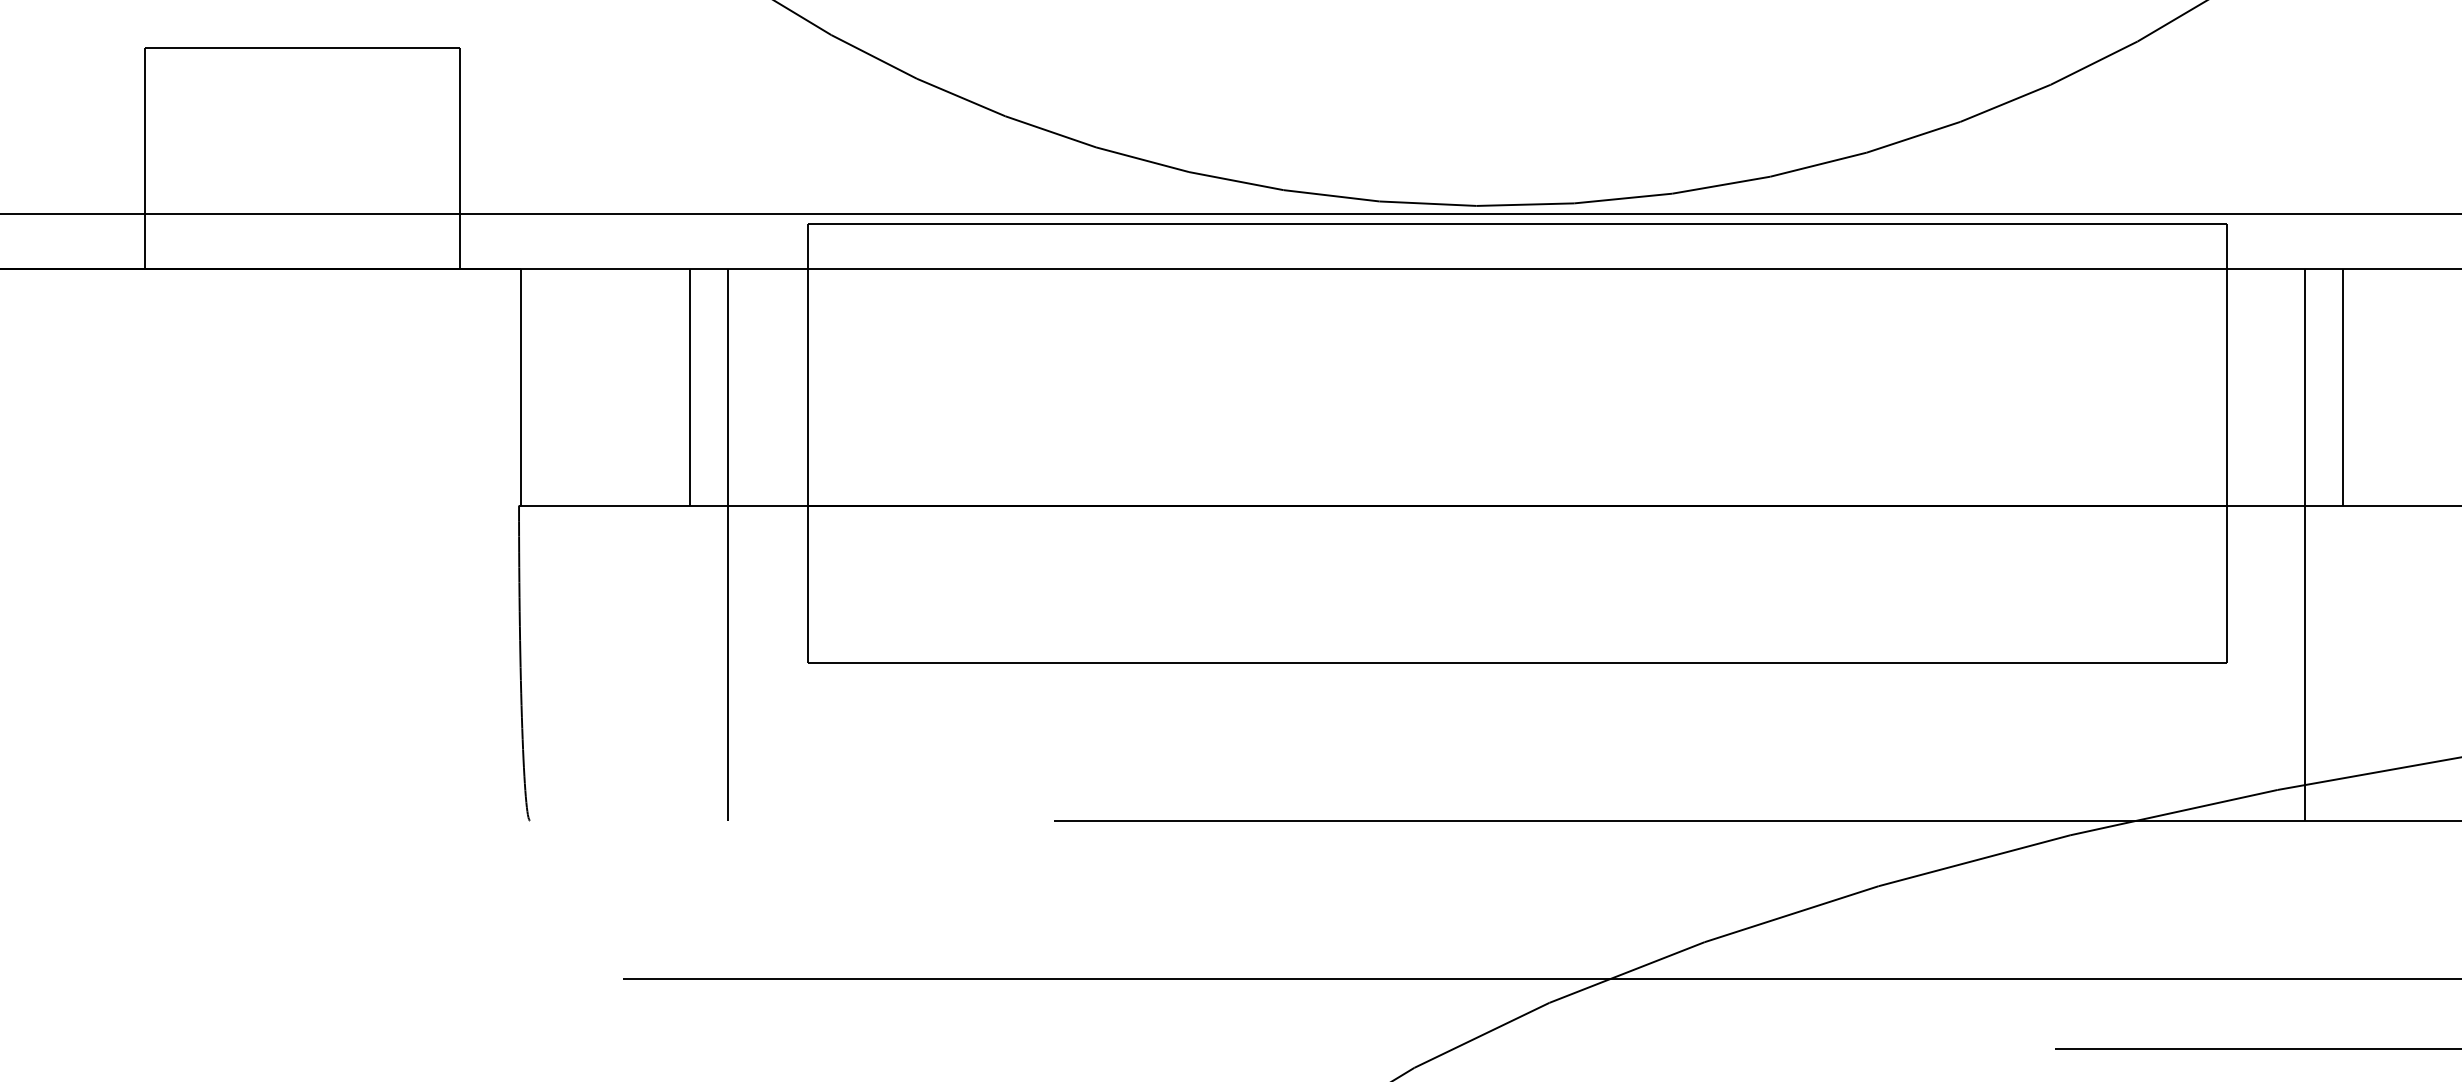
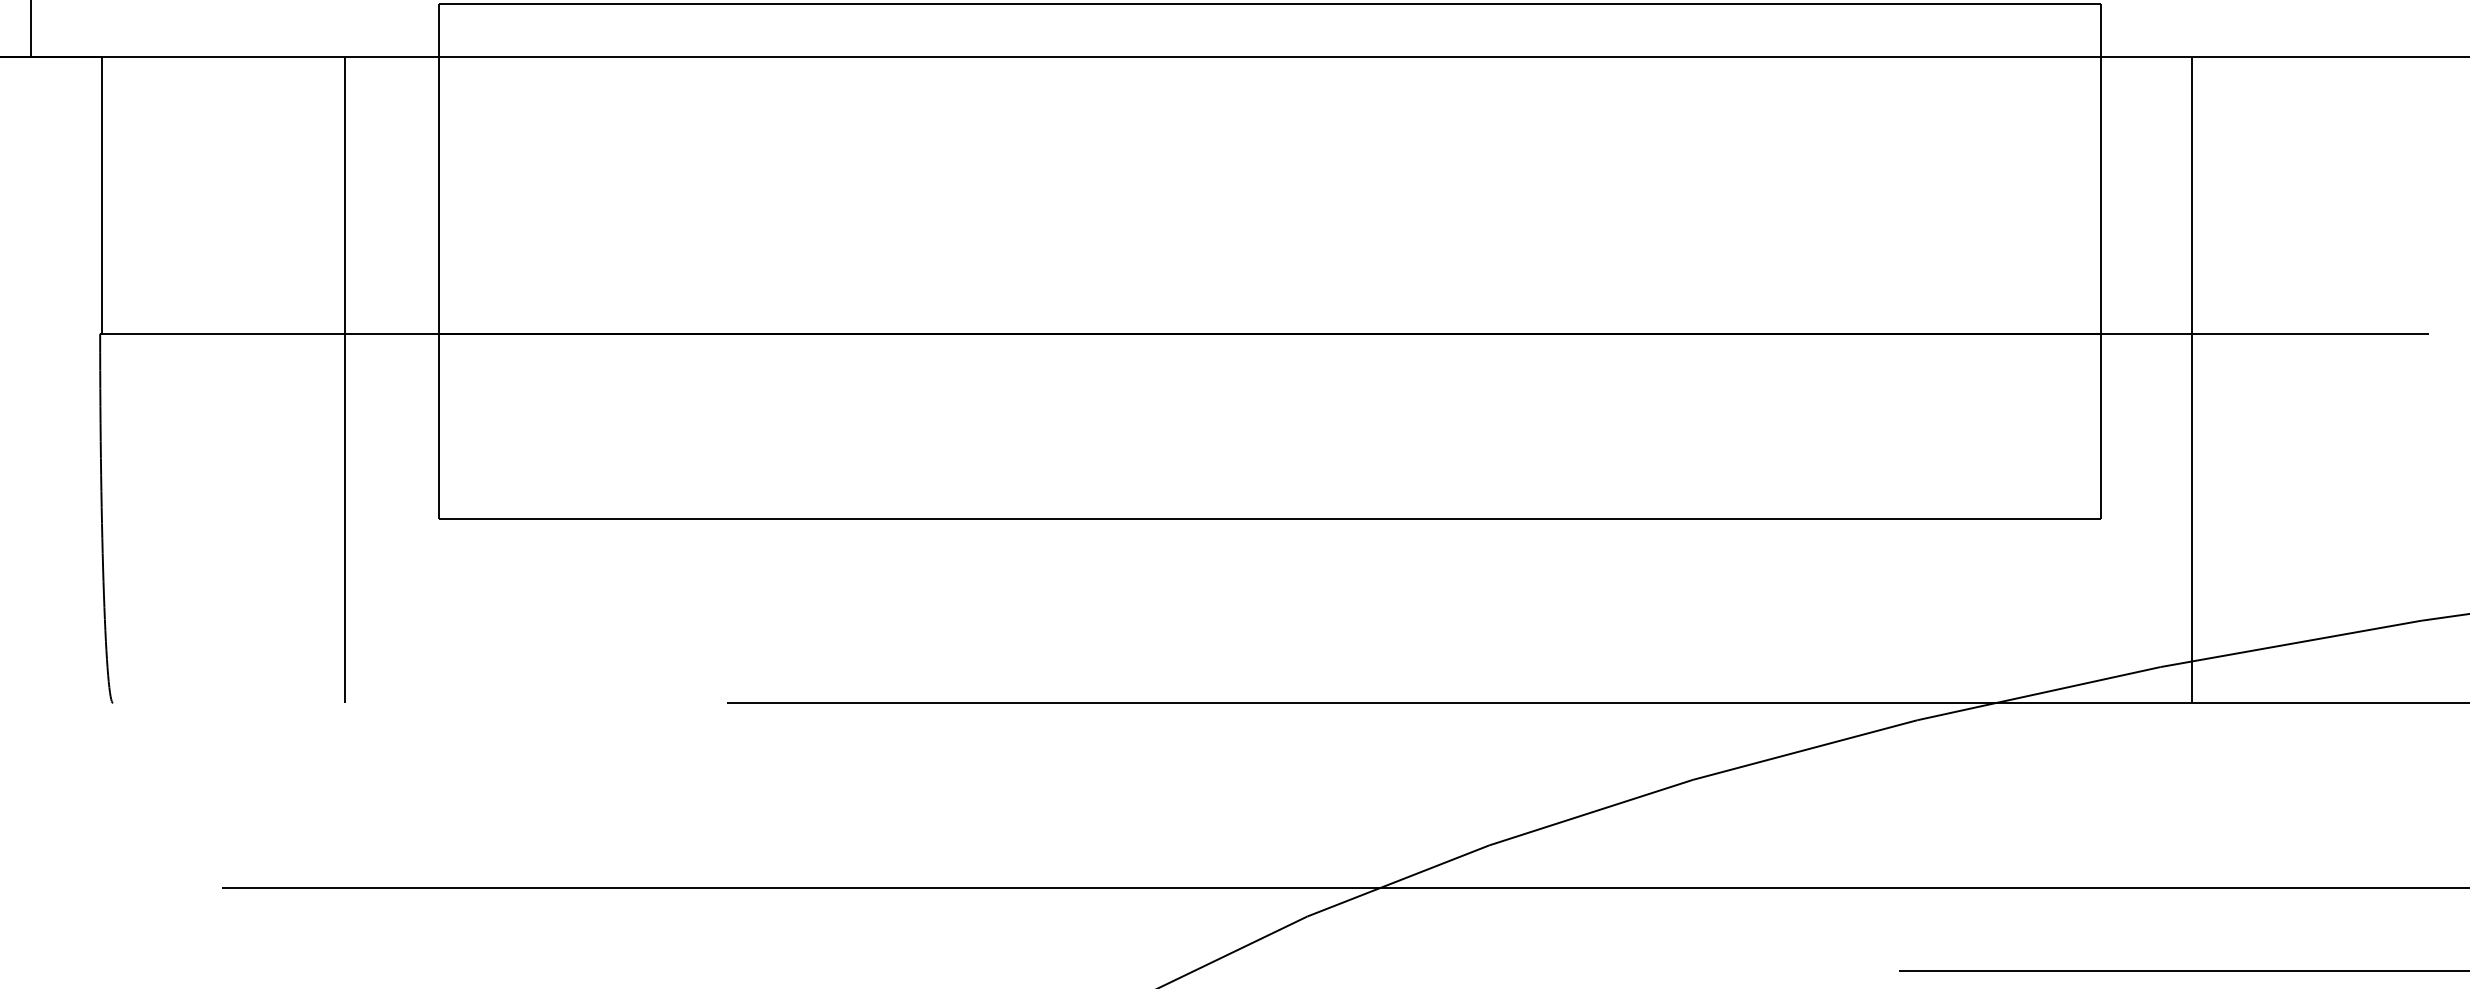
line: (689, 387) -> (299, 195), removed
line: (2343, 387) -> (2237, 195), removed

